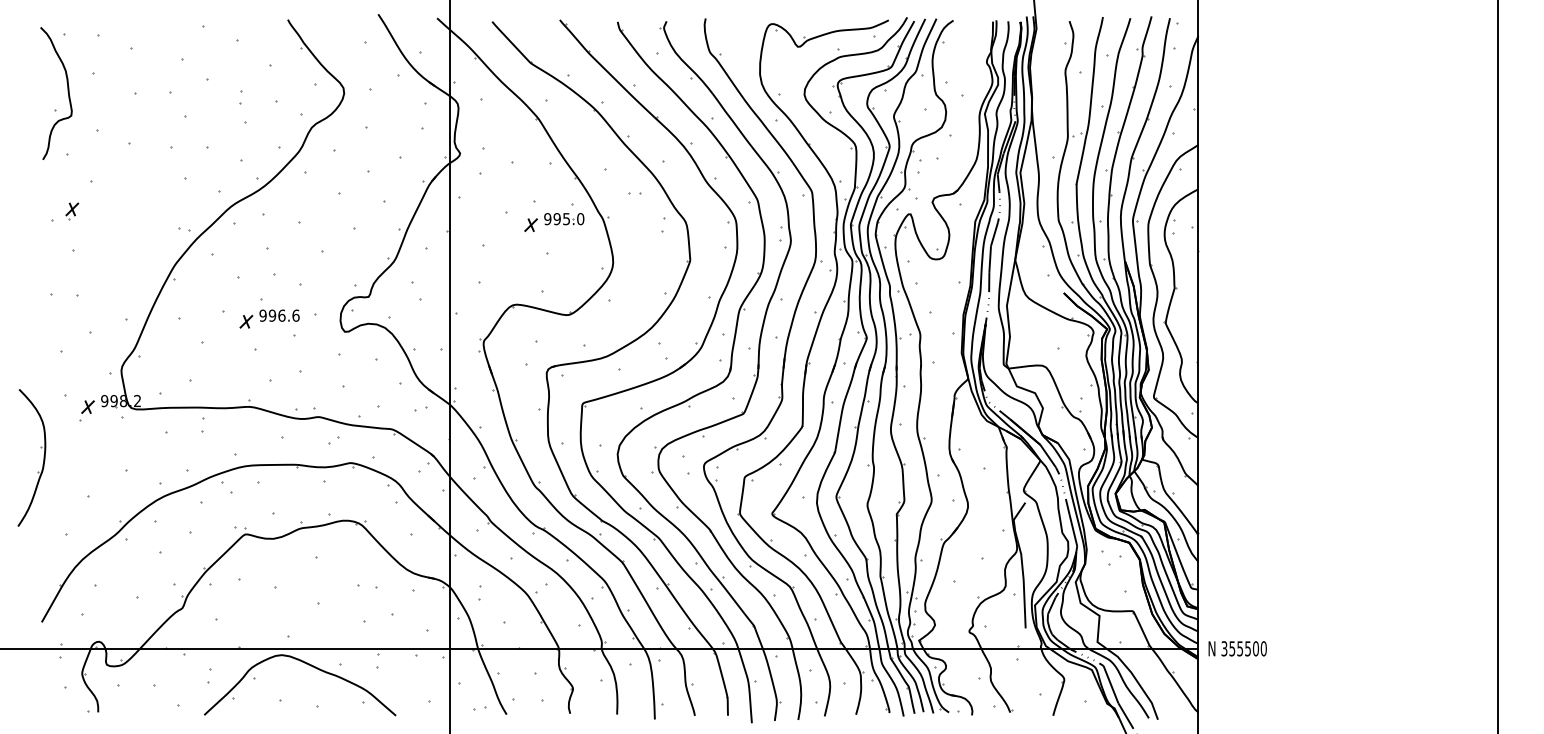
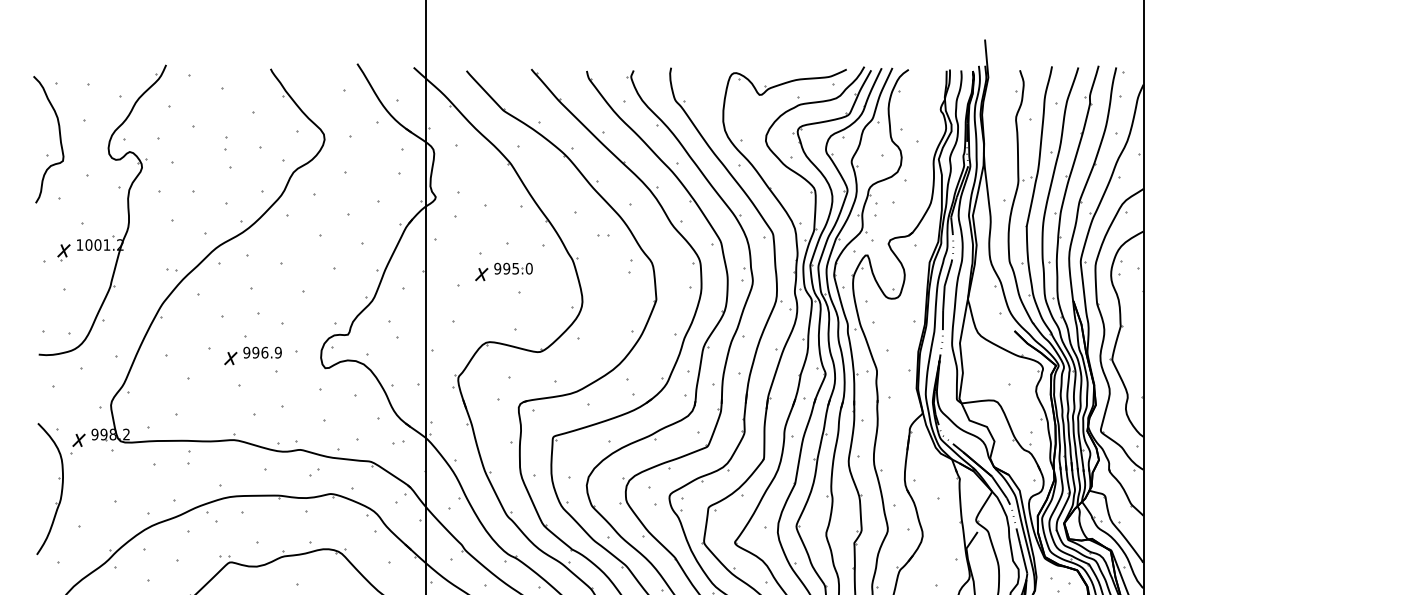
part: (138, 167) -> (127, 210), added
part: (554, 222) -> (504, 271), moved
text: (295, 315) -> (277, 352), 996.6 -> 996.9
part: (43, 457) -> (61, 488), moved

